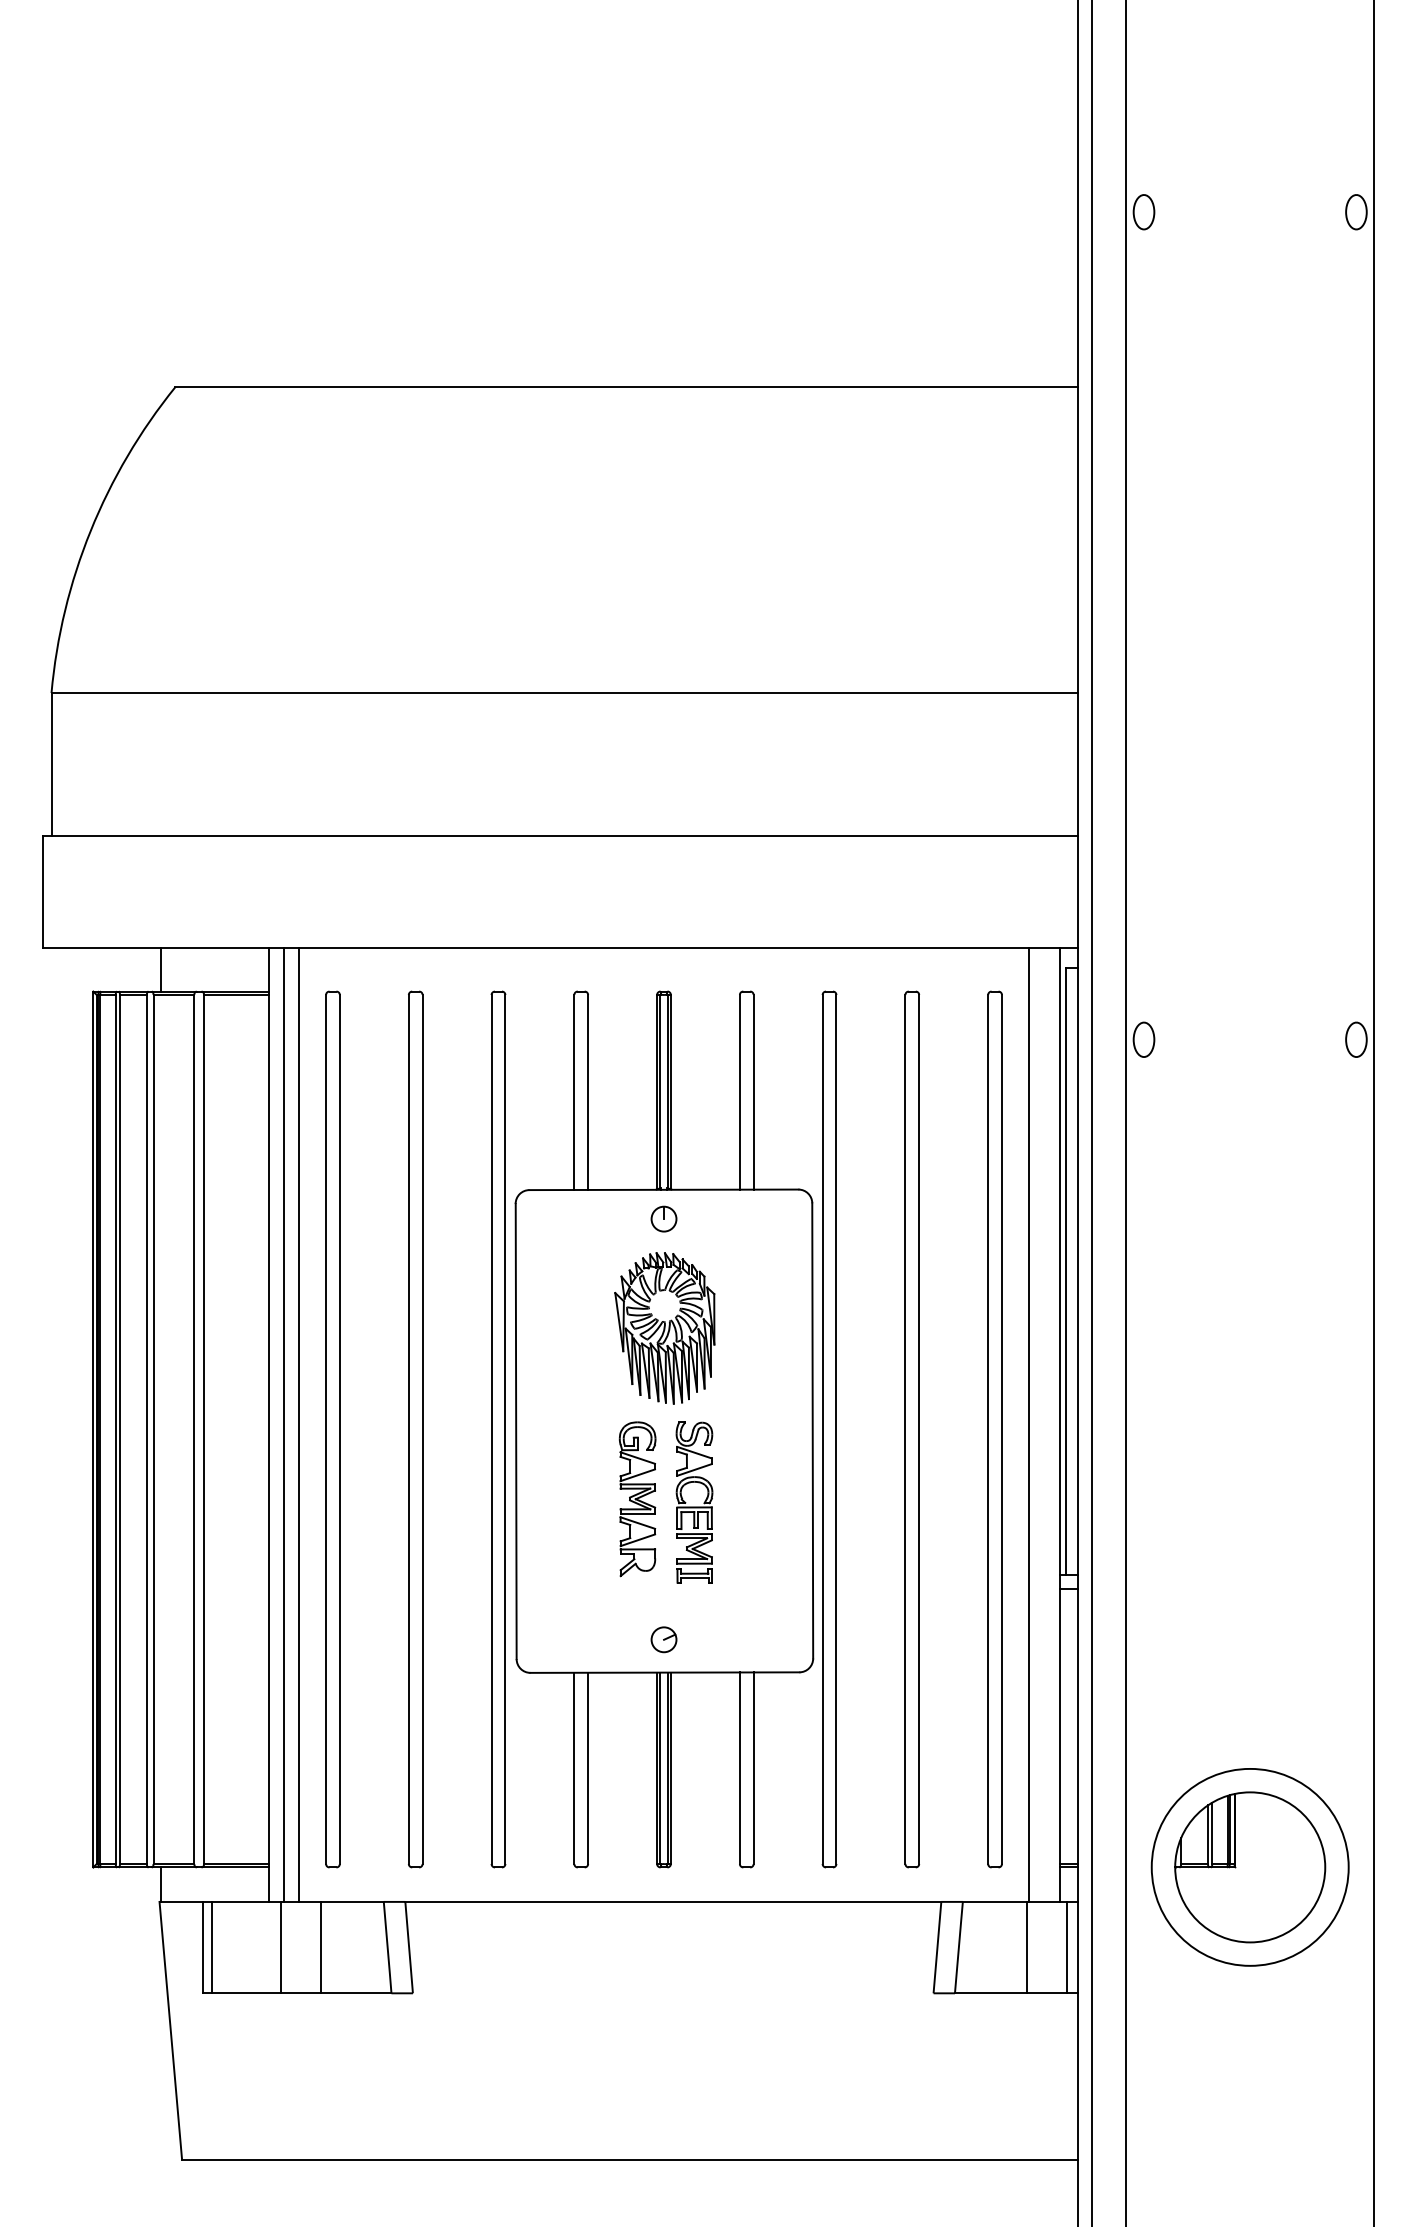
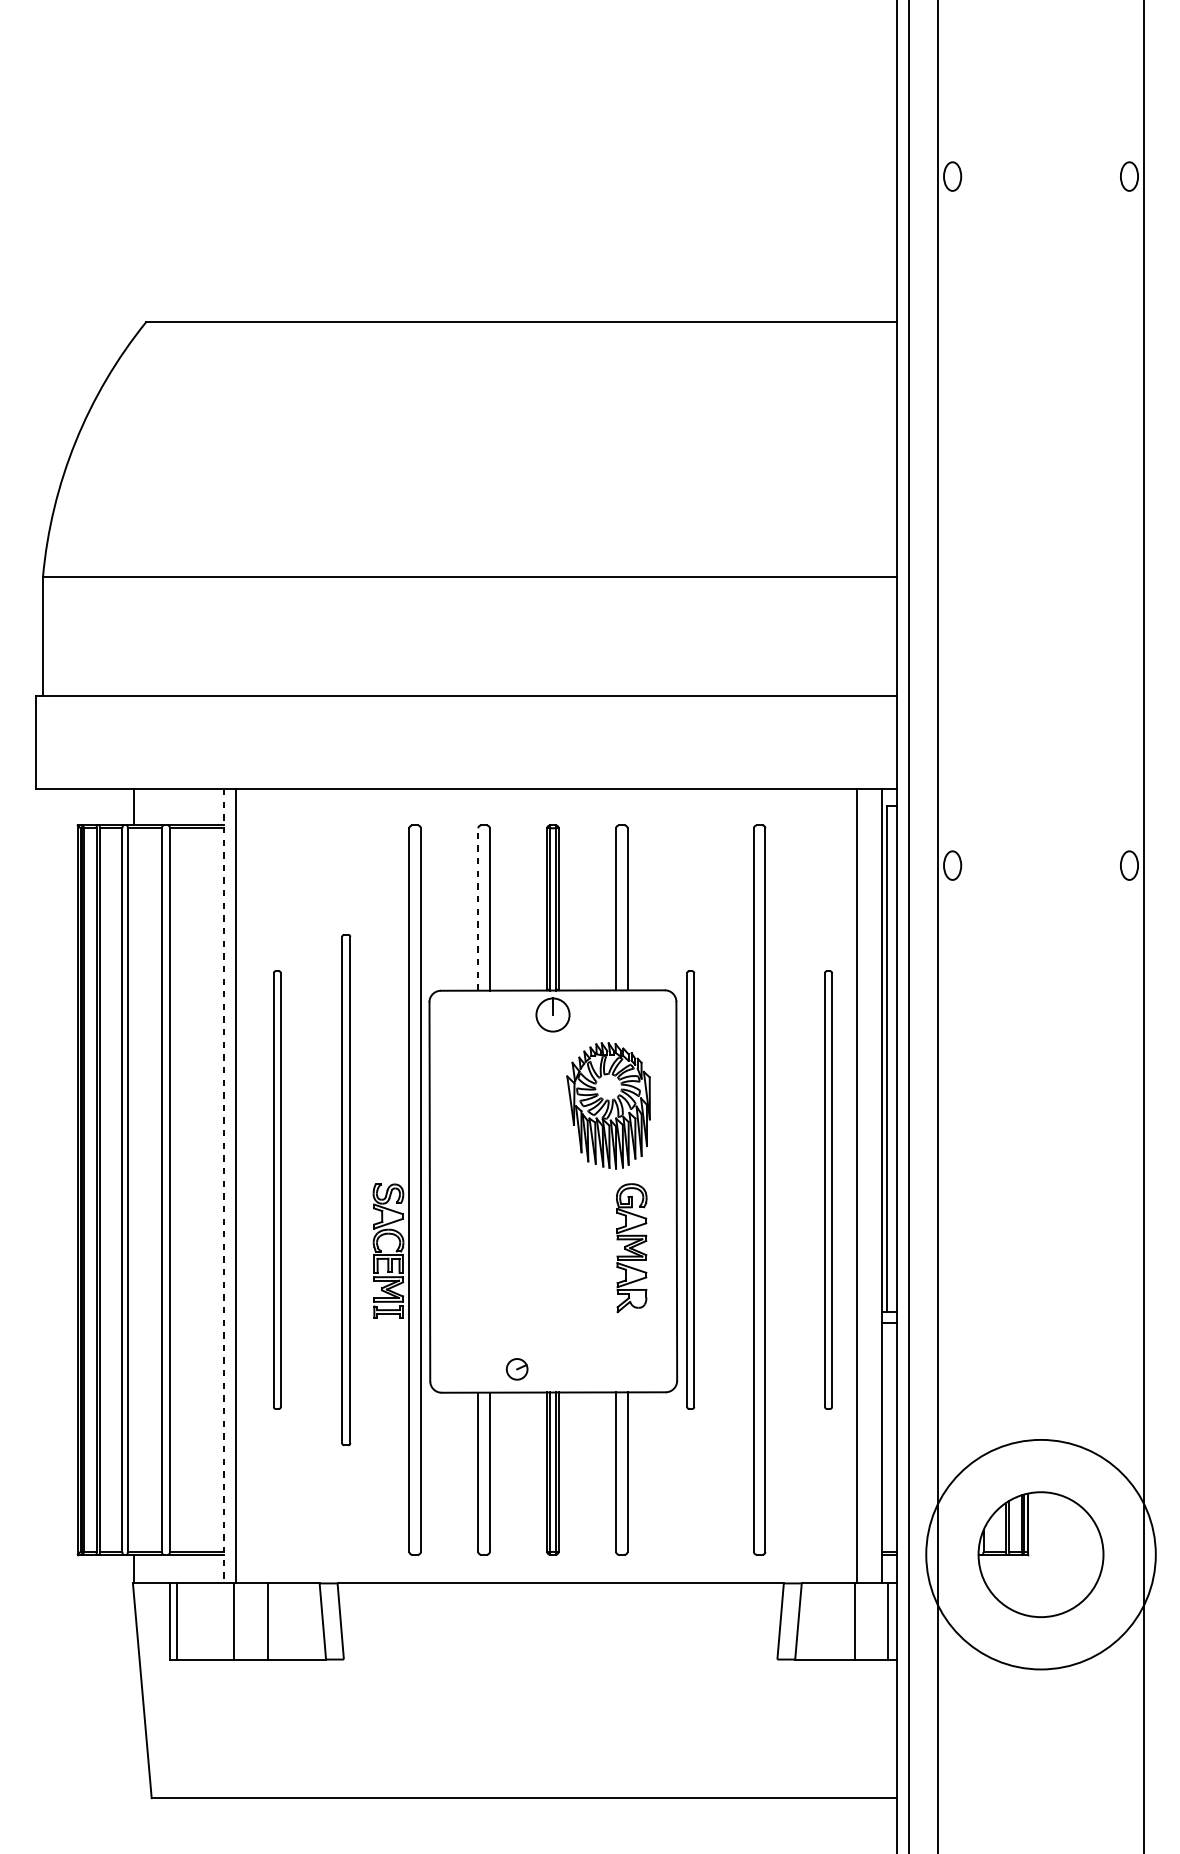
line: (574, 1092) -> (478, 909), solid -> dashed
part: (663, 1218) -> (552, 1014), size x1.6
part: (664, 1328) -> (608, 1106), moved
line: (298, 1424) -> (248, 1185), removed
line: (268, 1425) -> (223, 1186), solid -> dashed
part: (332, 1429) -> (276, 1190), size x0.6
part: (415, 1429) -> (346, 1190), size x0.7
part: (829, 1429) -> (690, 1190), size x0.6
part: (994, 1429) -> (828, 1190), size x0.6
part: (637, 1499) -> (631, 1248), moved
part: (694, 1502) -> (388, 1250), moved
part: (663, 1639) -> (516, 1369), moved
circle: (1249, 1866) -> (1040, 1553), size x1.4

